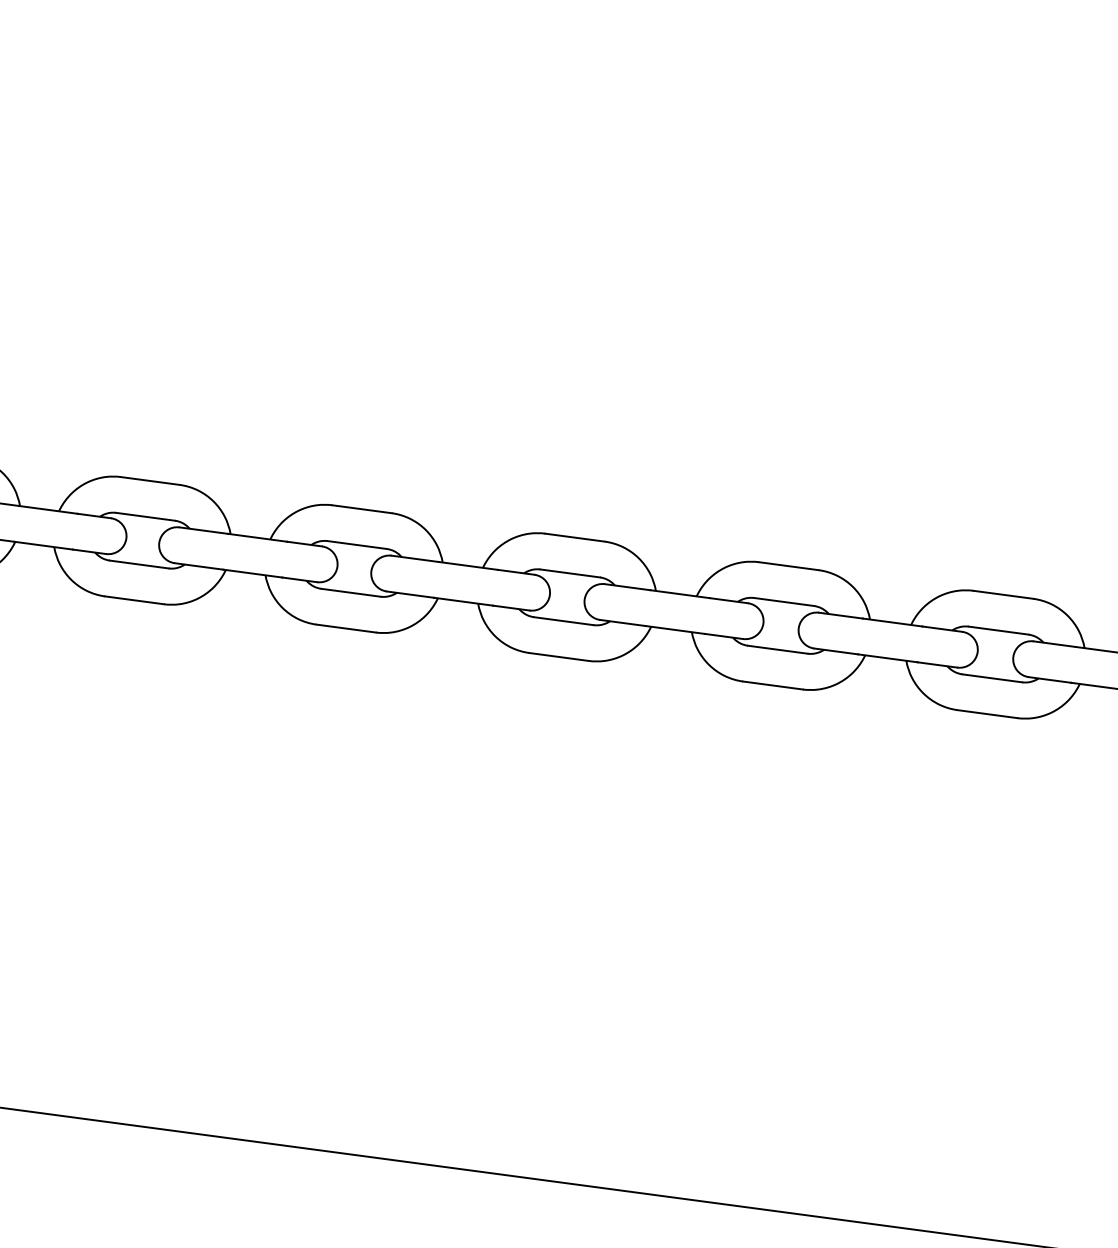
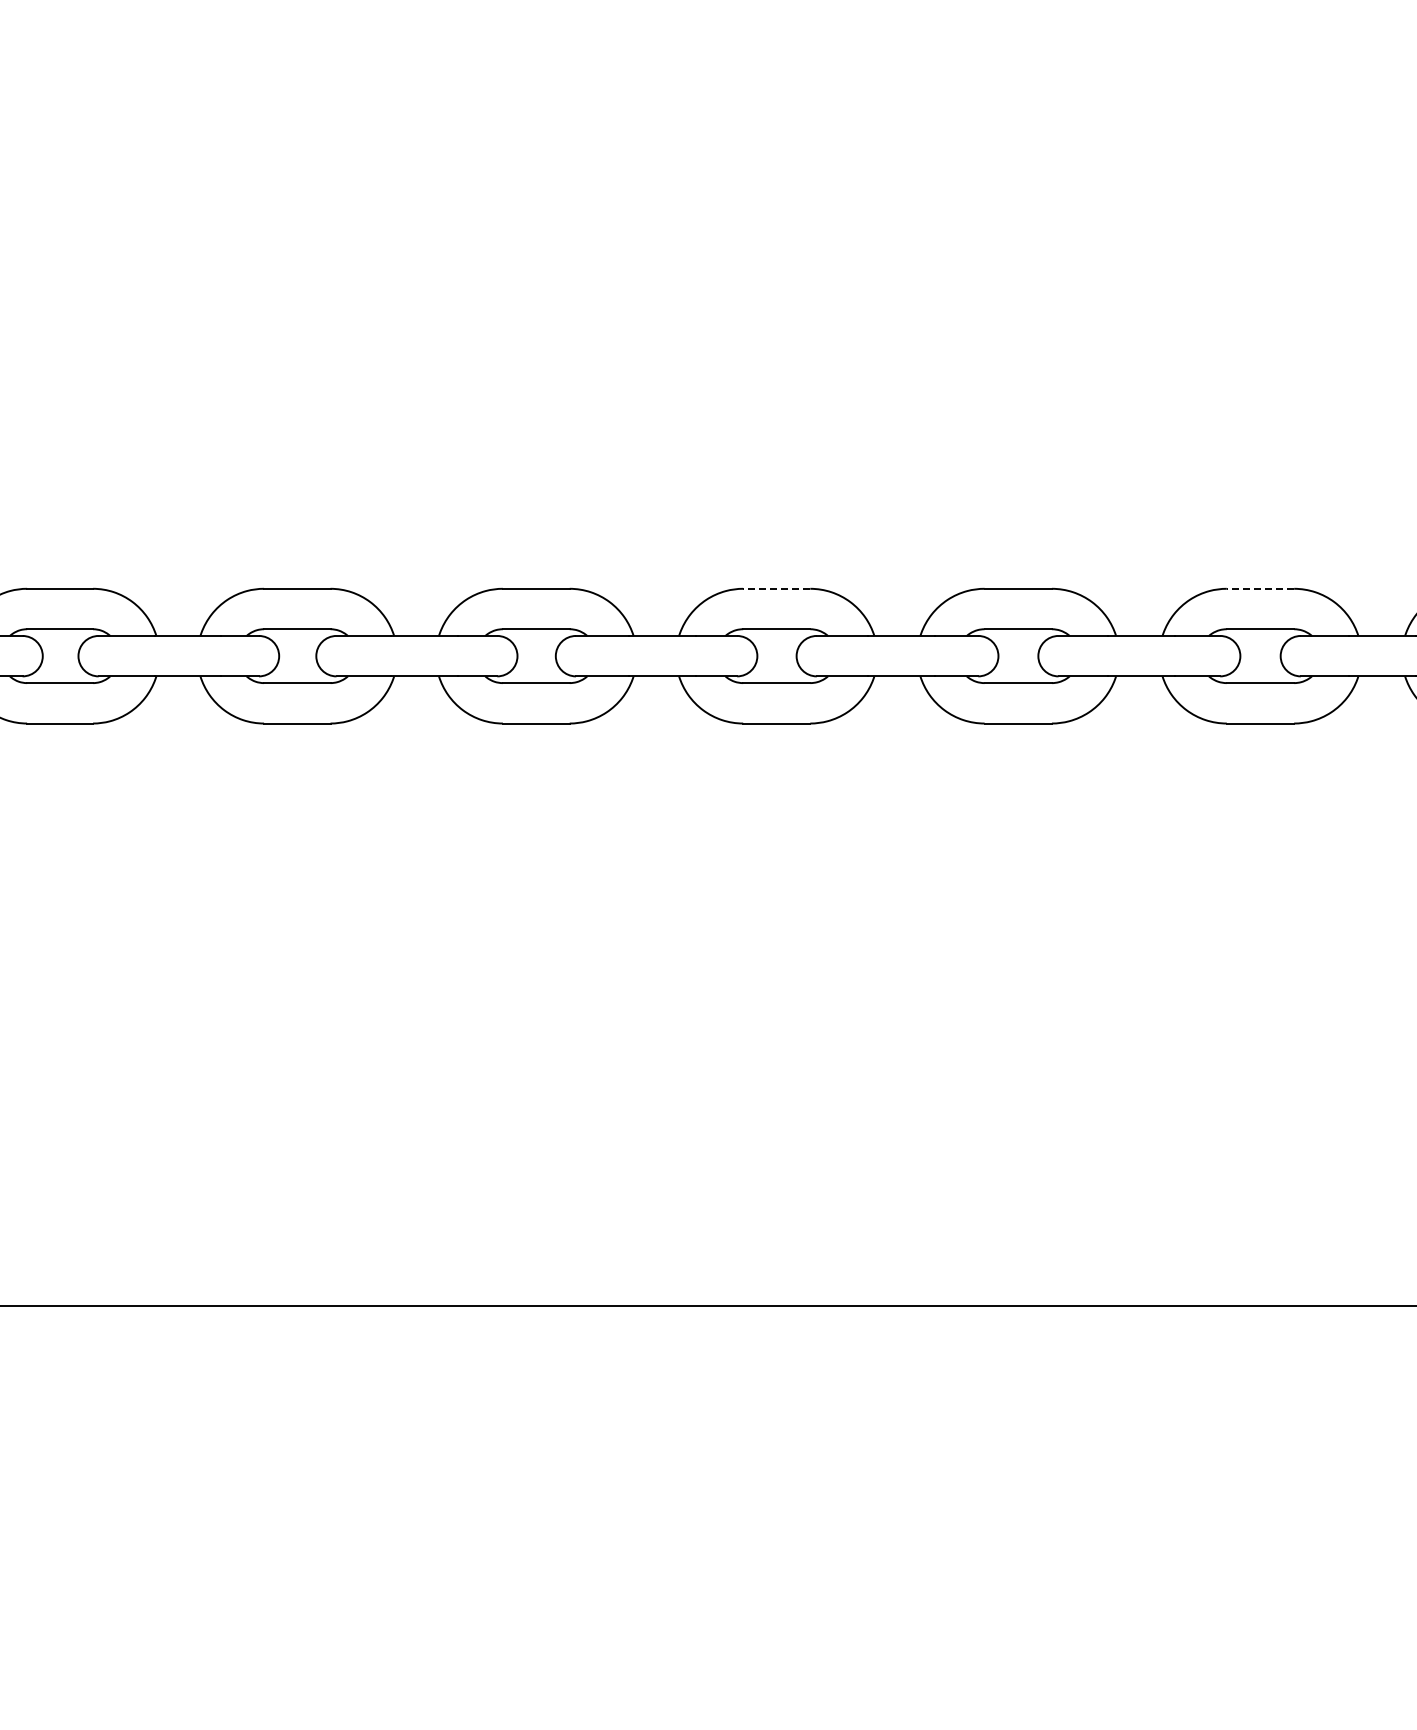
line: (574, 537) -> (776, 588), solid -> dashed
line: (1003, 594) -> (1260, 588), solid -> dashed

